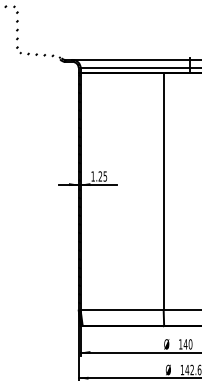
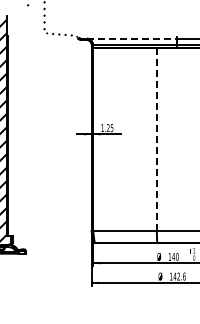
line: (131, 59) -> (132, 38), solid -> dashed
line: (163, 192) -> (156, 140), solid -> dashed

